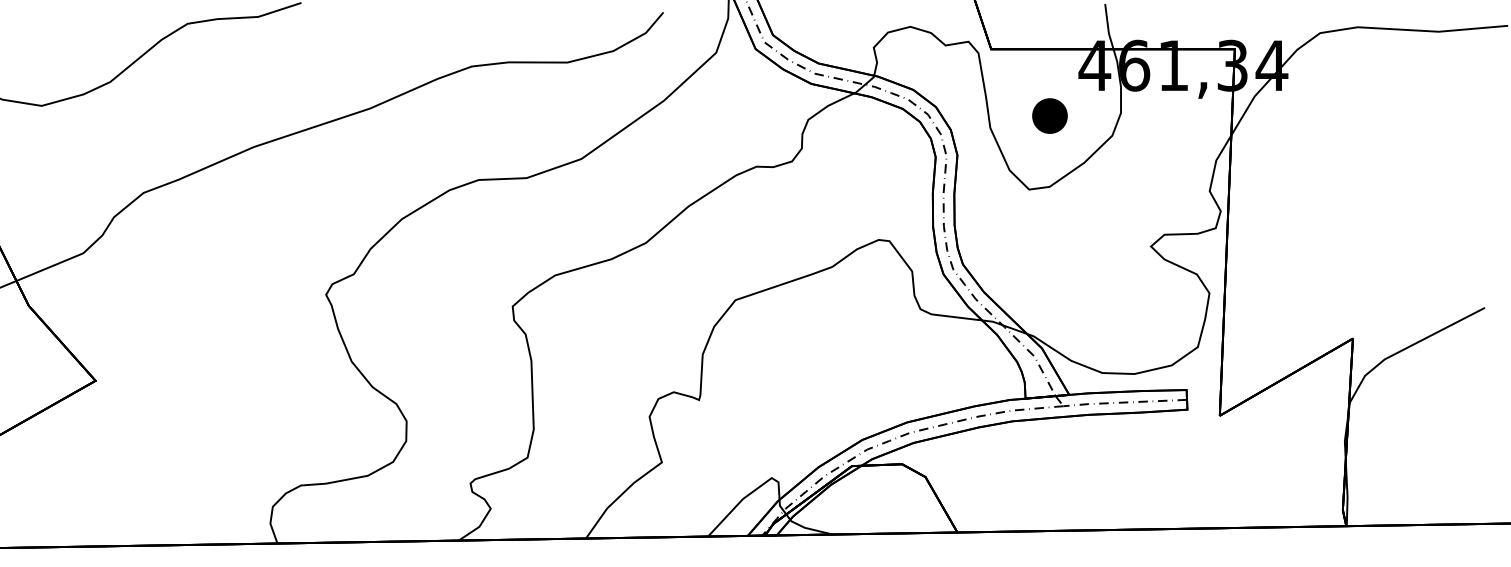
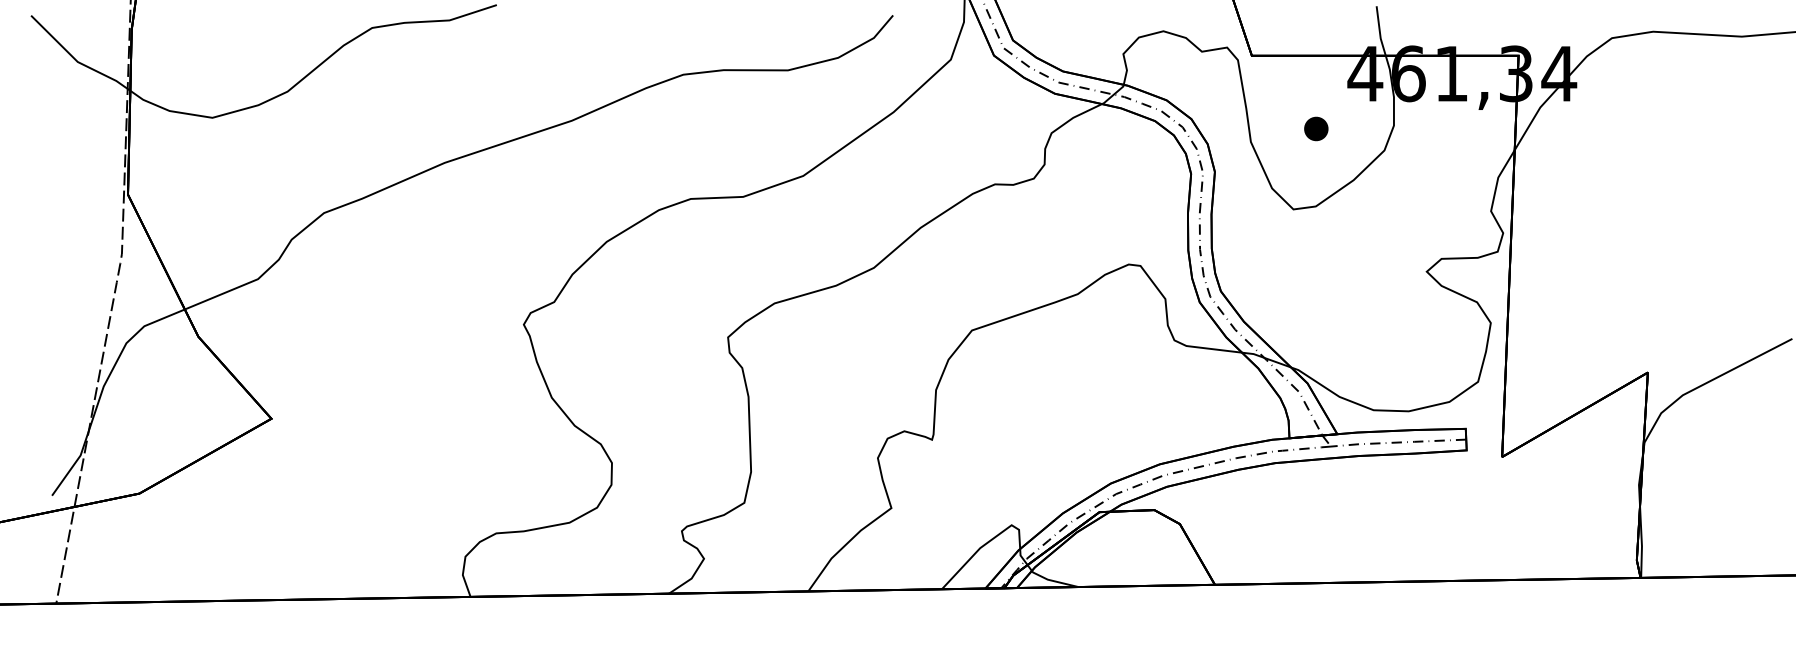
part: (1050, 115) -> (1316, 128), size x0.62

